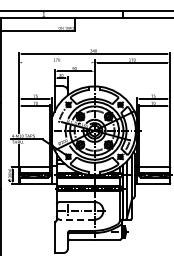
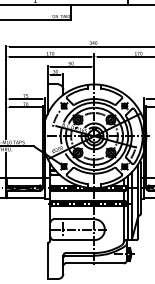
line: (56, 62) -> (50, 56), added
line: (76, 219) -> (73, 239), dashed -> solid

